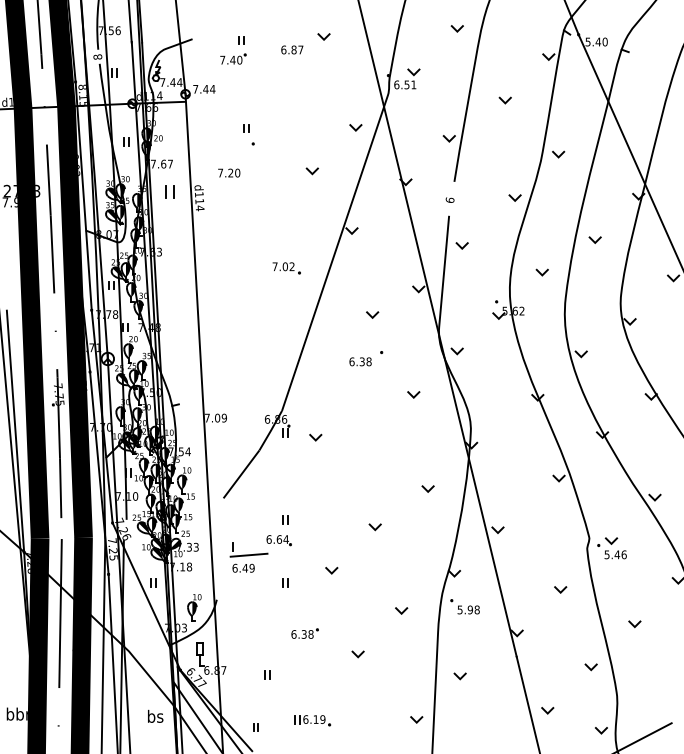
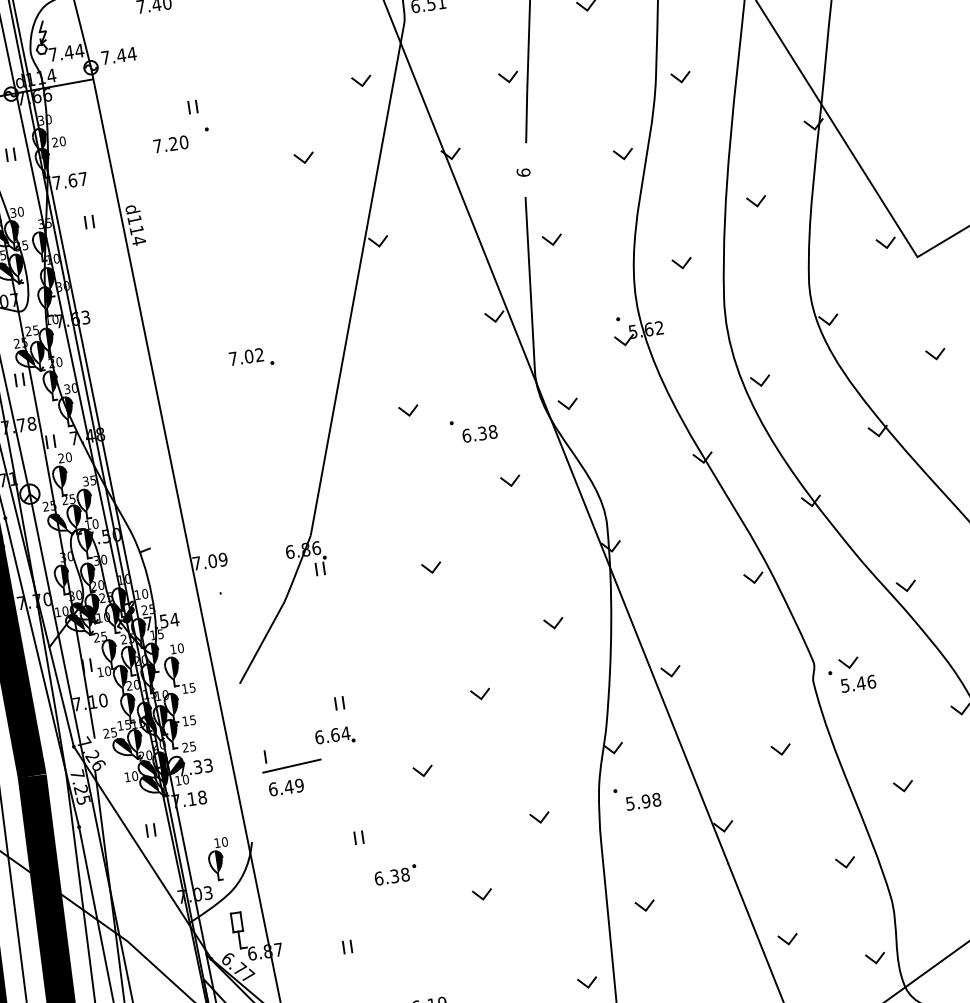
text: (229, 172) -> (171, 143), moved
part: (170, 191) -> (89, 221), size x0.62
part: (286, 268) -> (251, 358), moved
line: (371, 315) -> (407, 412), moved
text: (360, 361) -> (479, 433), moved
line: (314, 437) -> (429, 568), moved
part: (285, 582) -> (359, 837), moved

